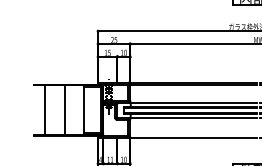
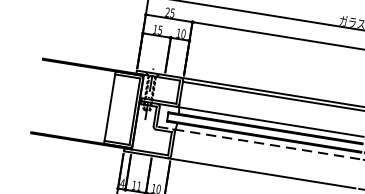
line: (45, 110) -> (53, 98), removed
line: (64, 110) -> (81, 103), removed
line: (186, 118) -> (256, 143), solid -> dashed

